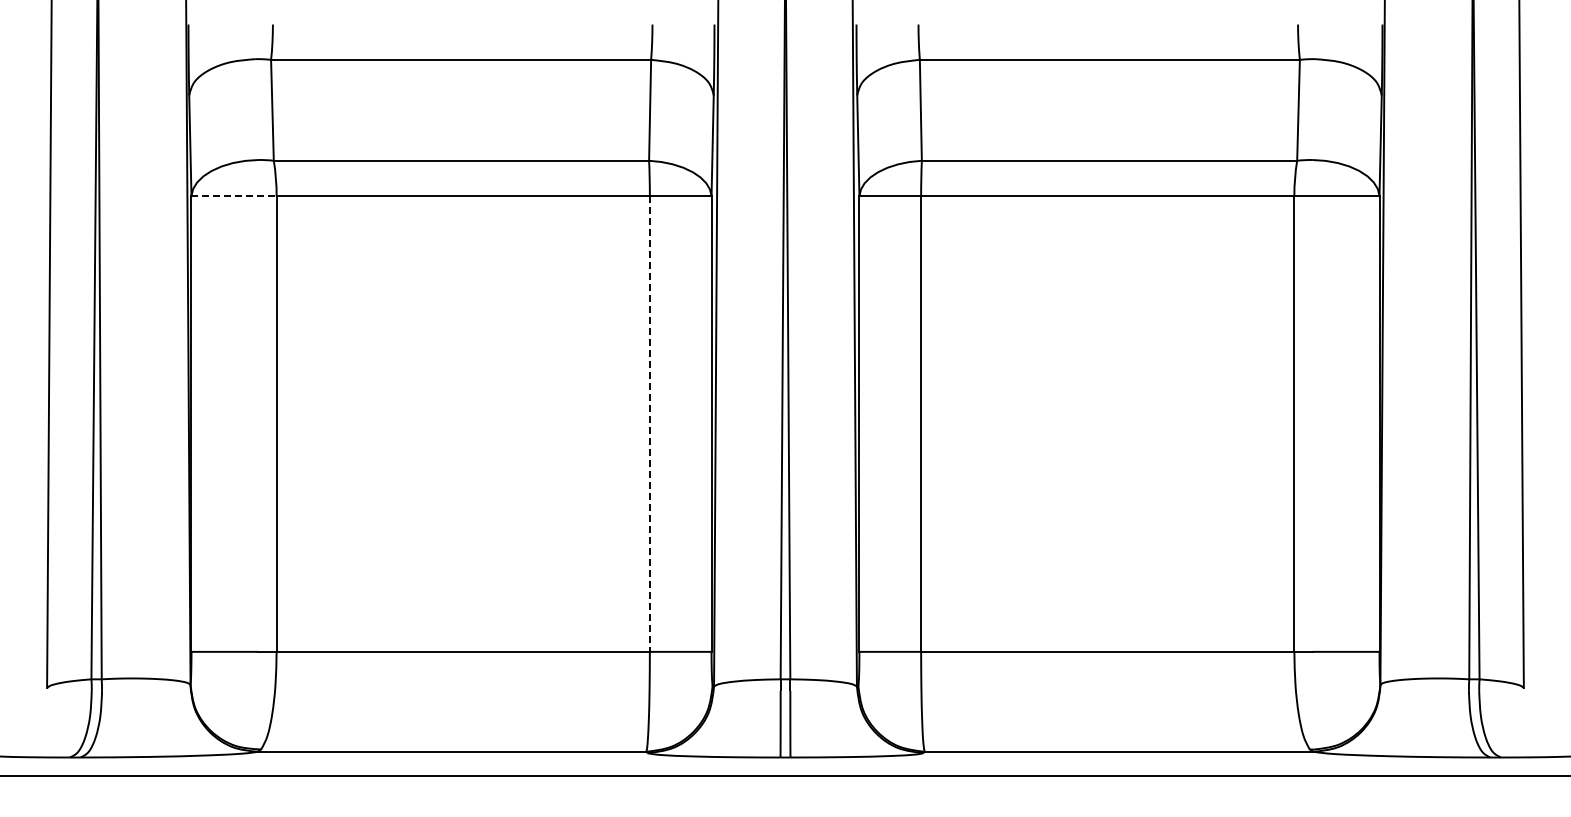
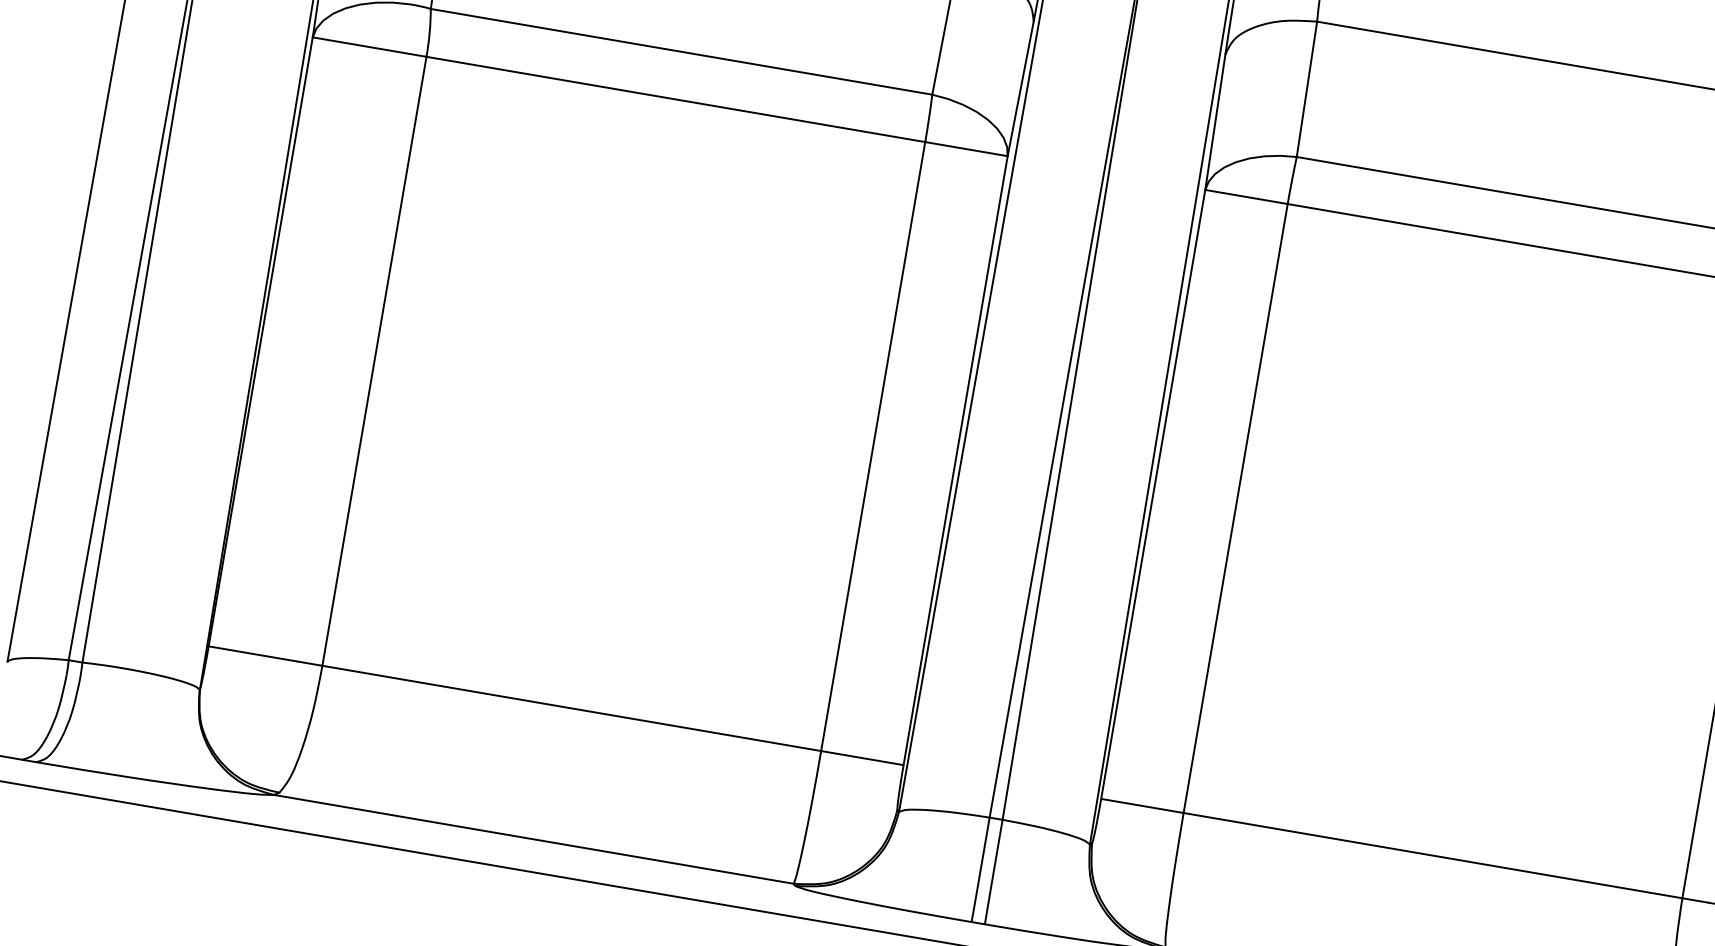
line: (234, 196) -> (370, 47), dashed -> solid
line: (649, 423) -> (872, 445), dashed -> solid

